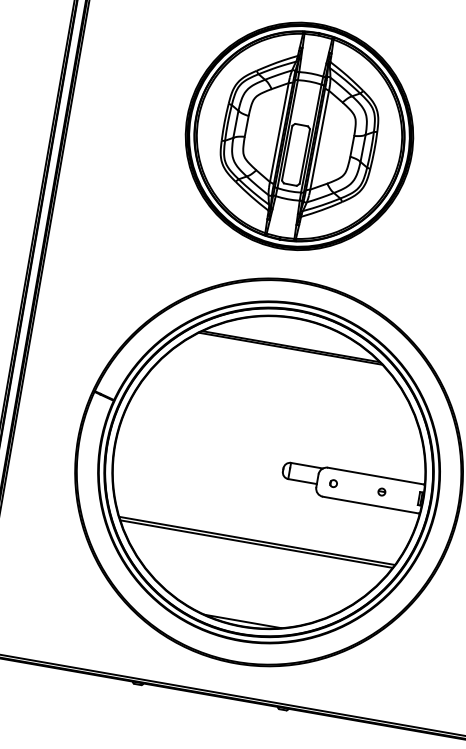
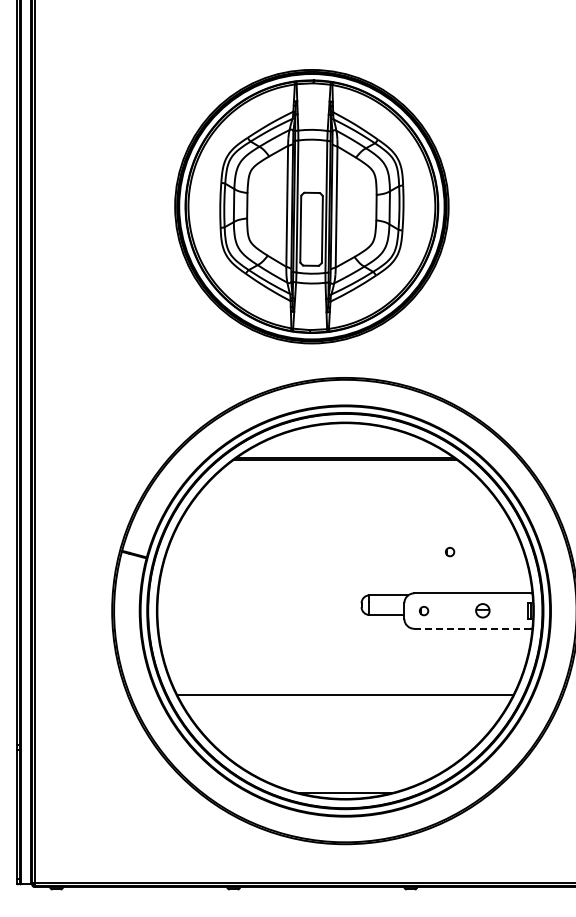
part: (363, 439) -> (450, 552), added
part: (382, 492) -> (483, 611), size x1.6
line: (370, 504) -> (472, 628), solid -> dashed
line: (256, 544) -> (345, 698), removed

